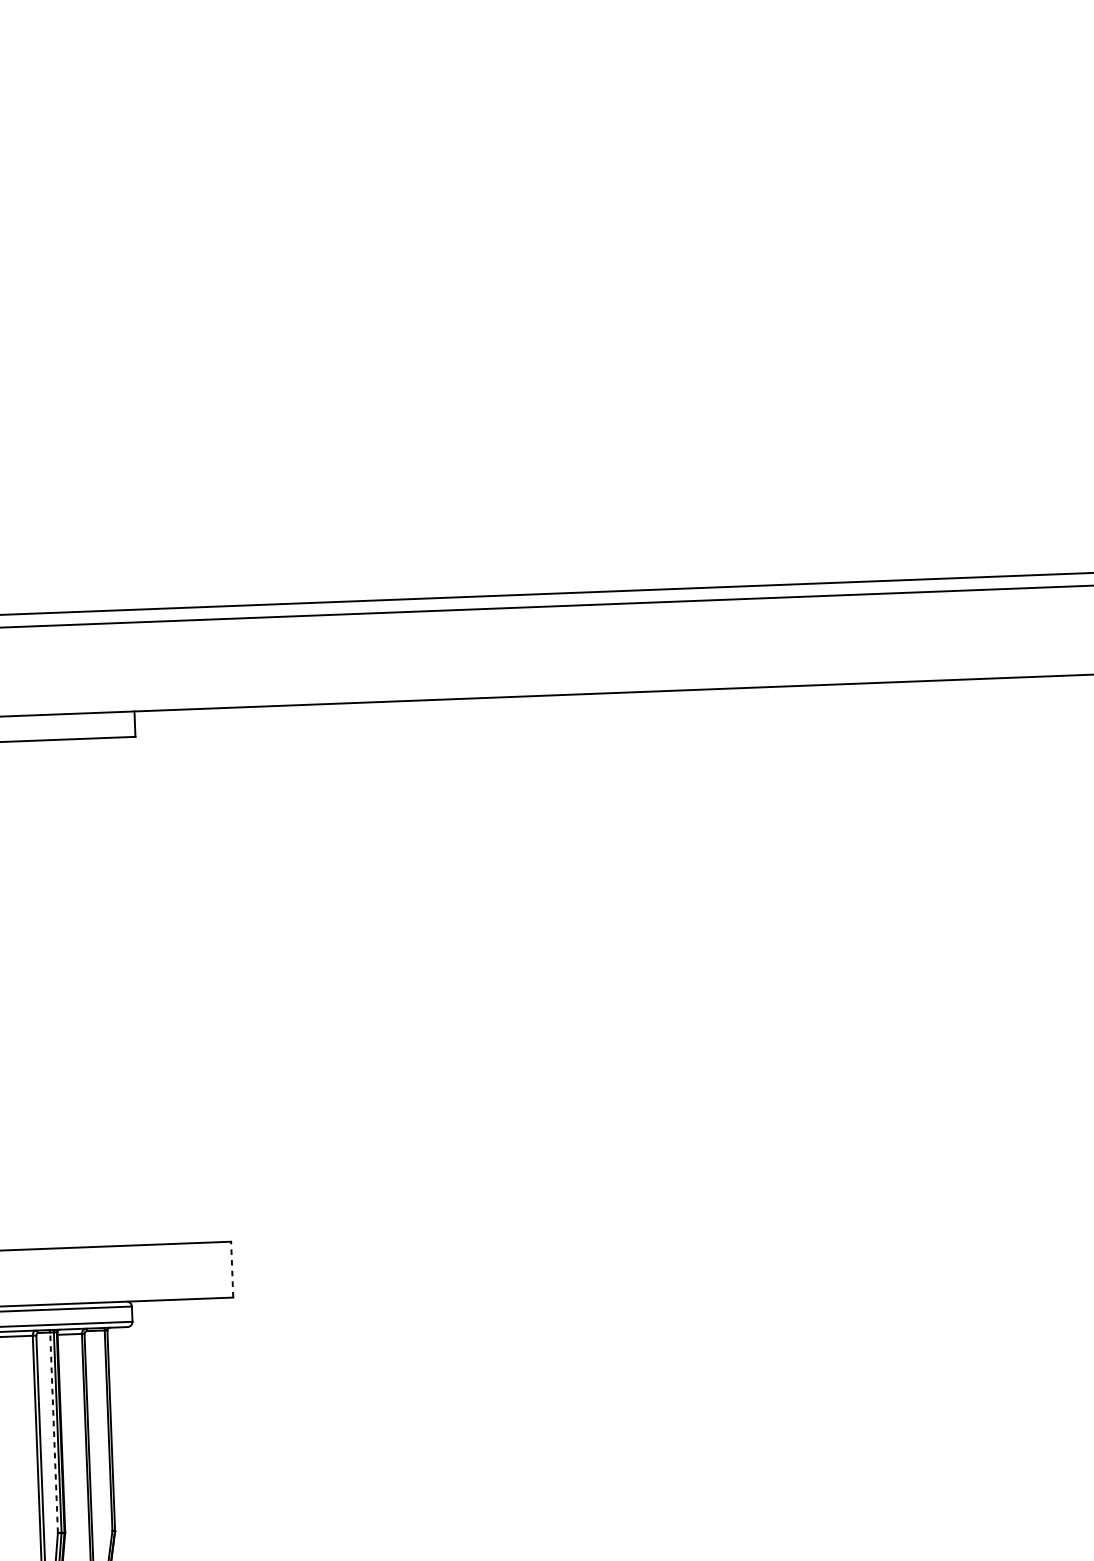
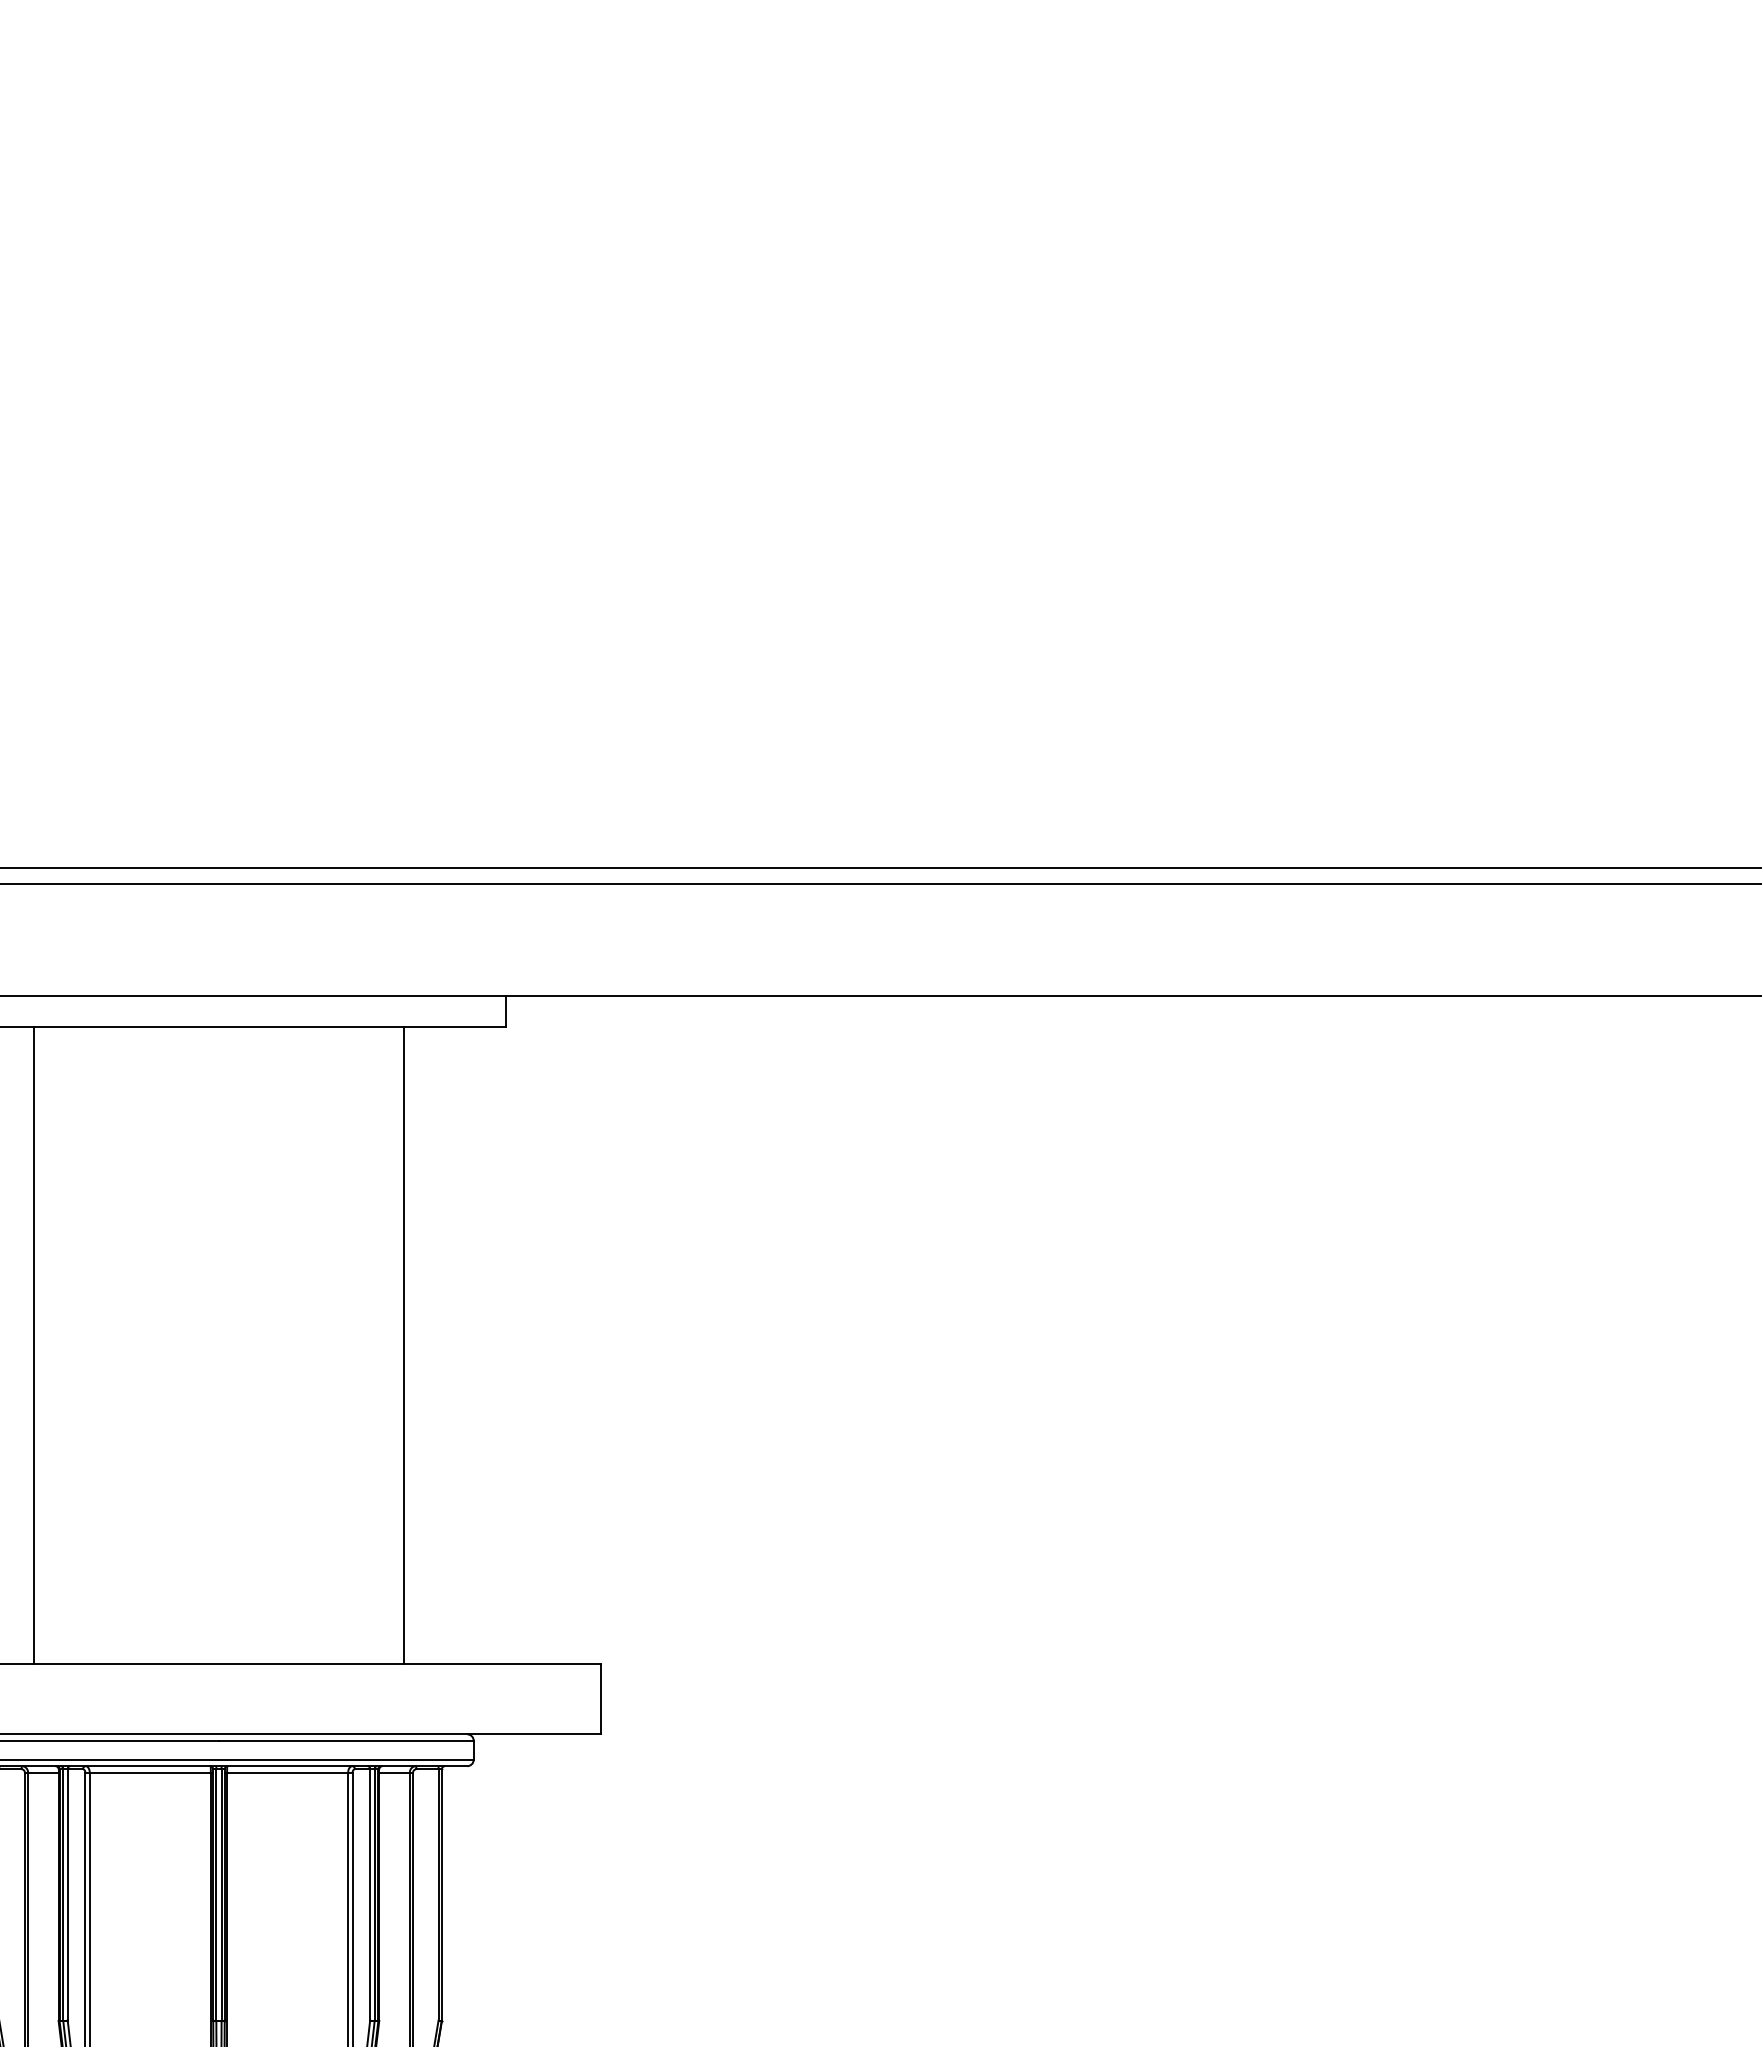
line: (63, 993) -> (403, 1345), added
line: (232, 1268) -> (601, 1698), dashed -> solid
line: (54, 1433) -> (370, 1895), dashed -> solid

